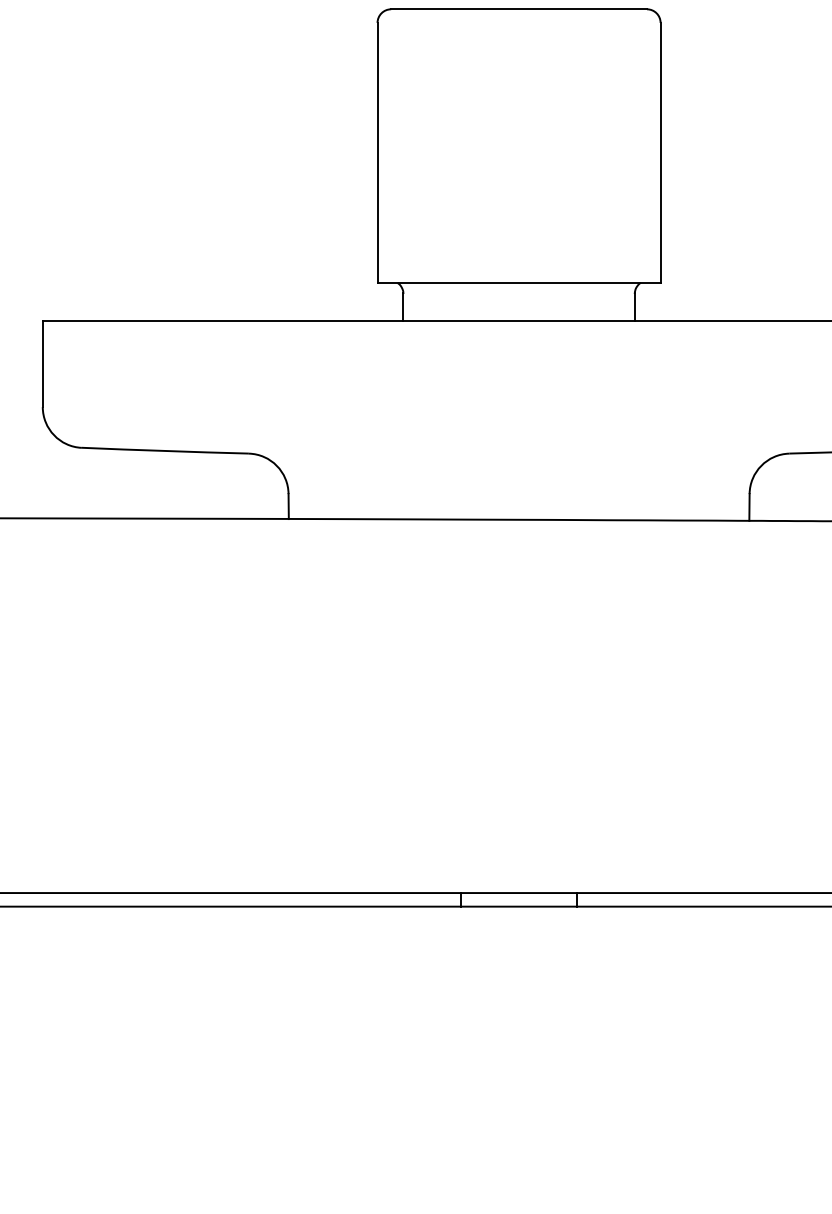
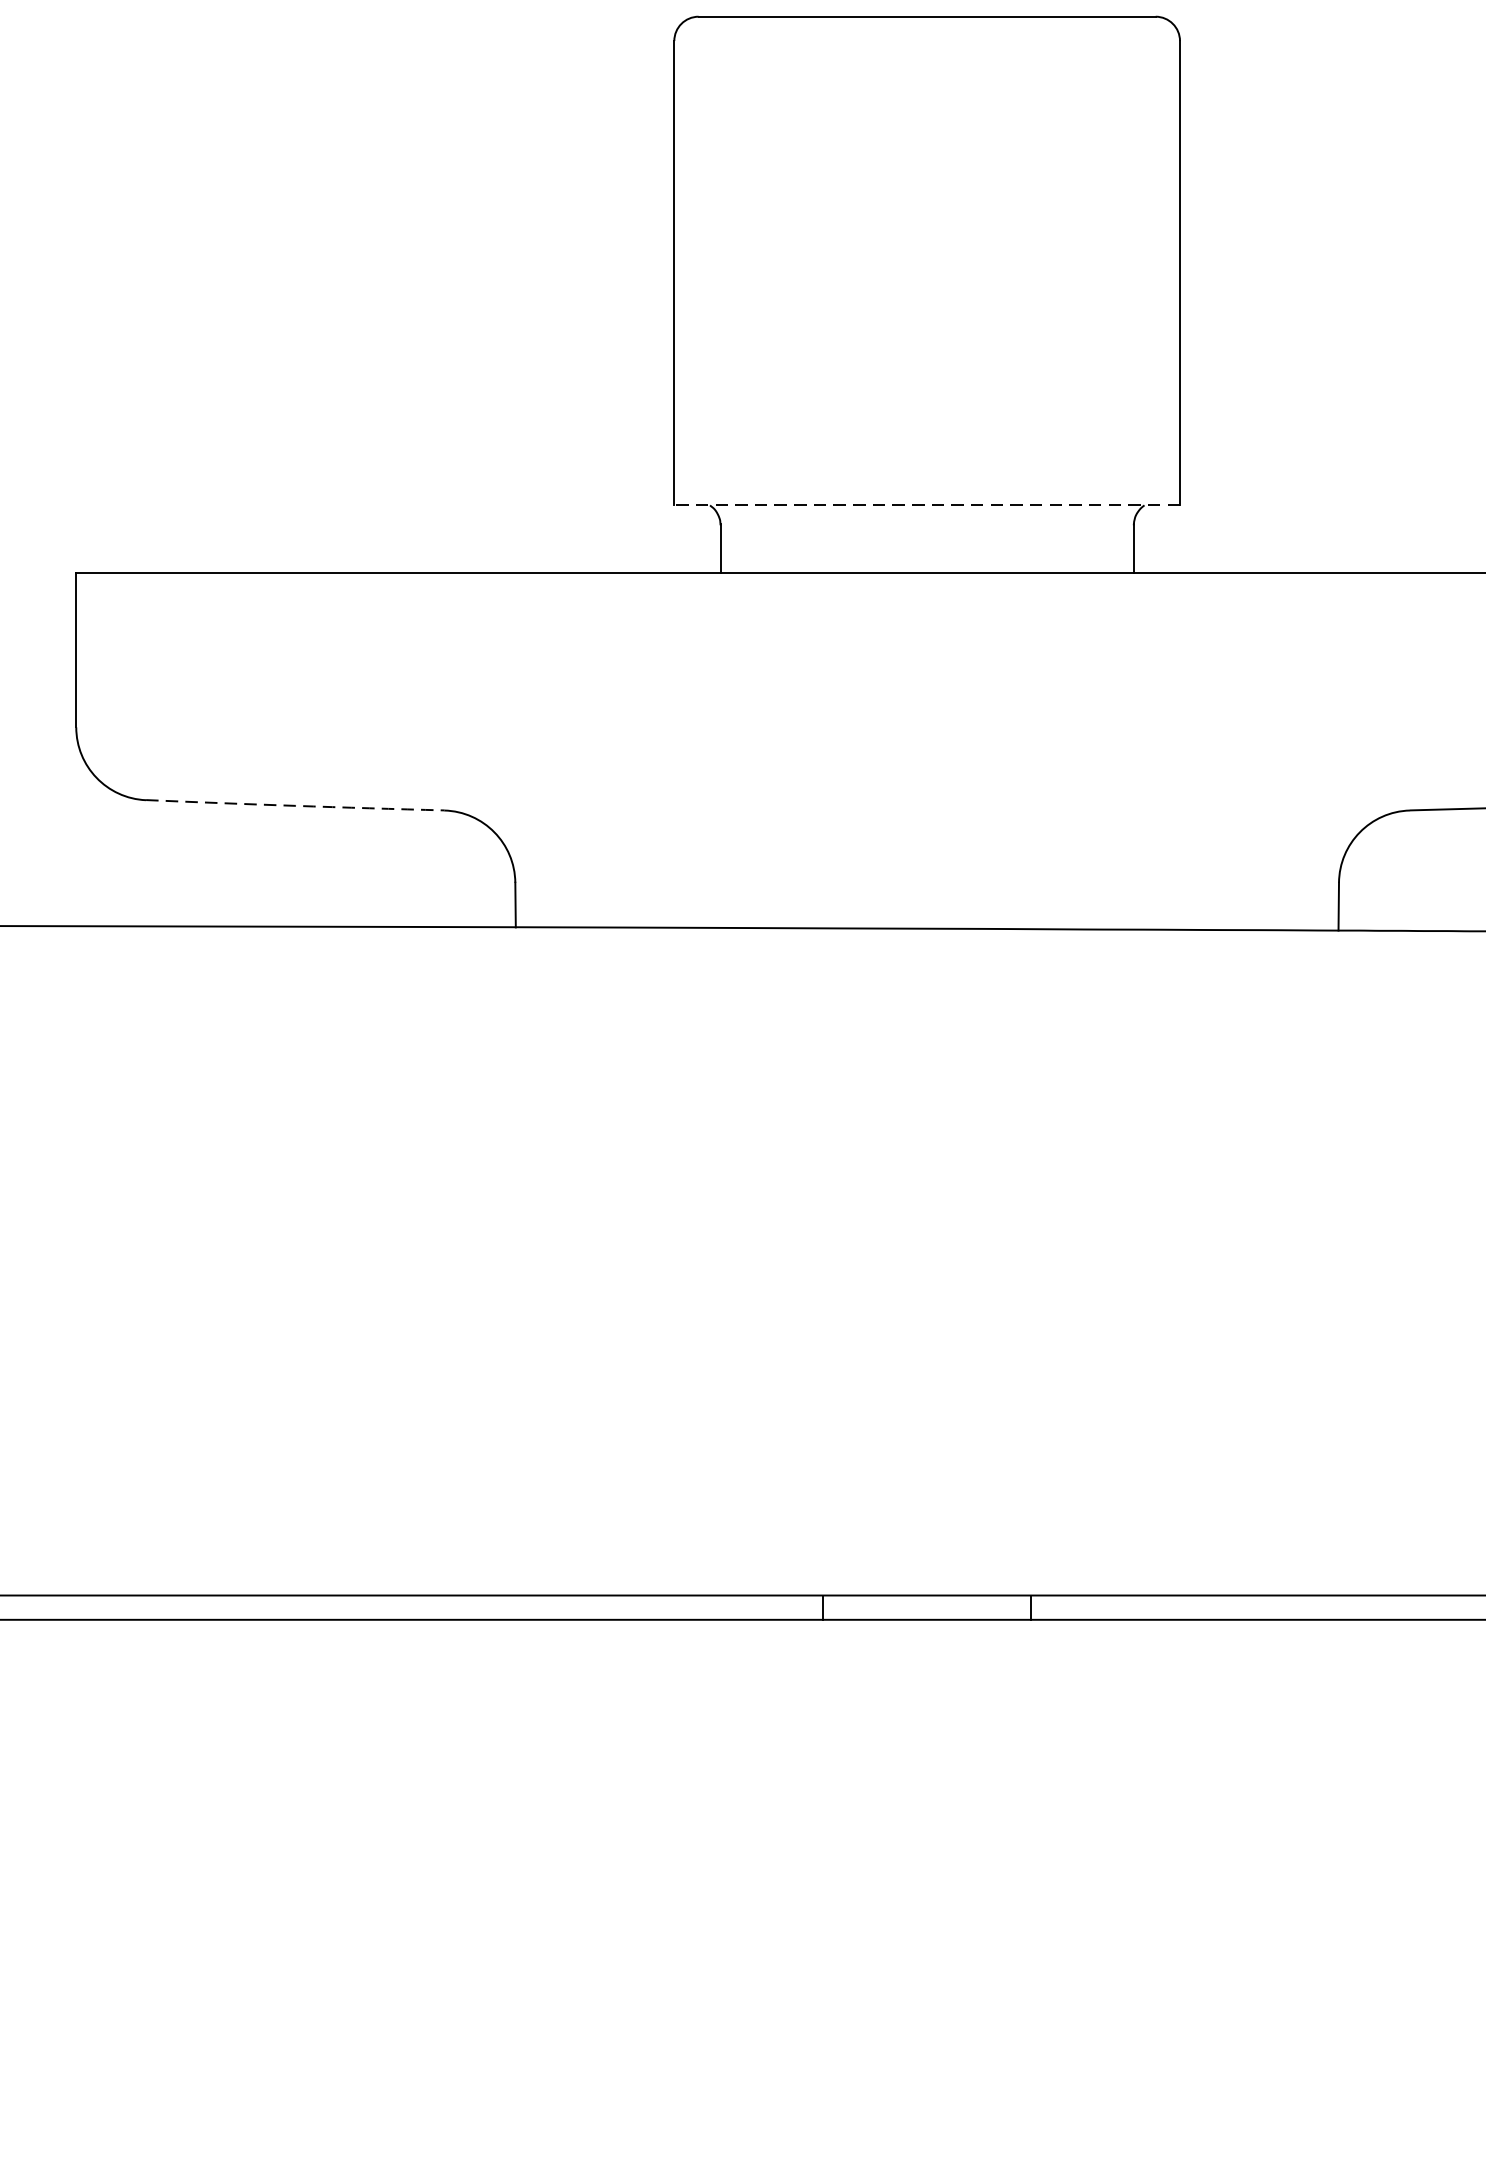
line: (519, 282) -> (927, 504), solid -> dashed
arc: (165, 451) -> (295, 806), solid -> dashed

